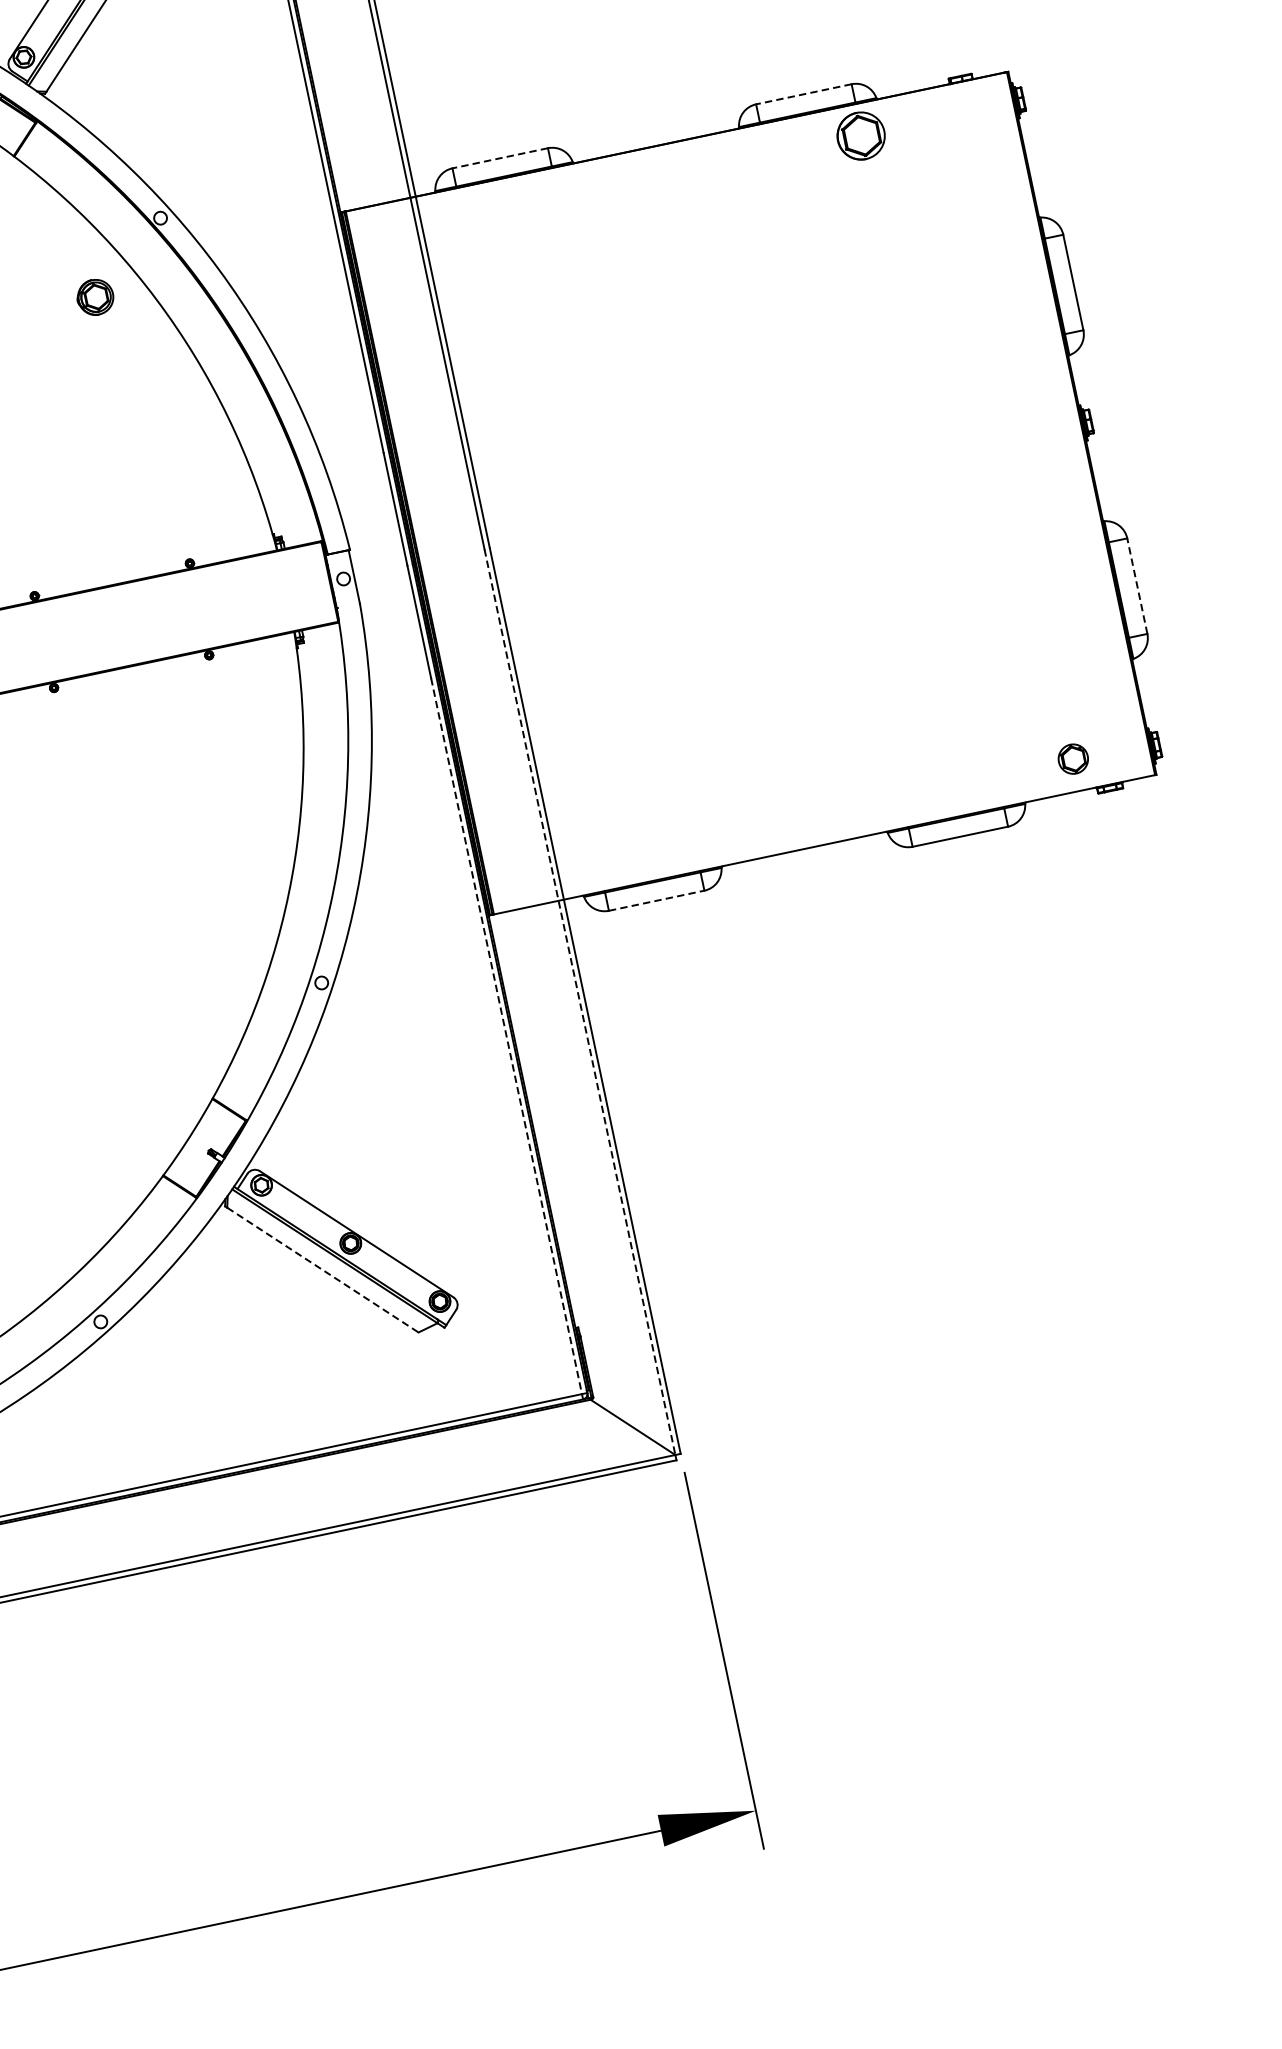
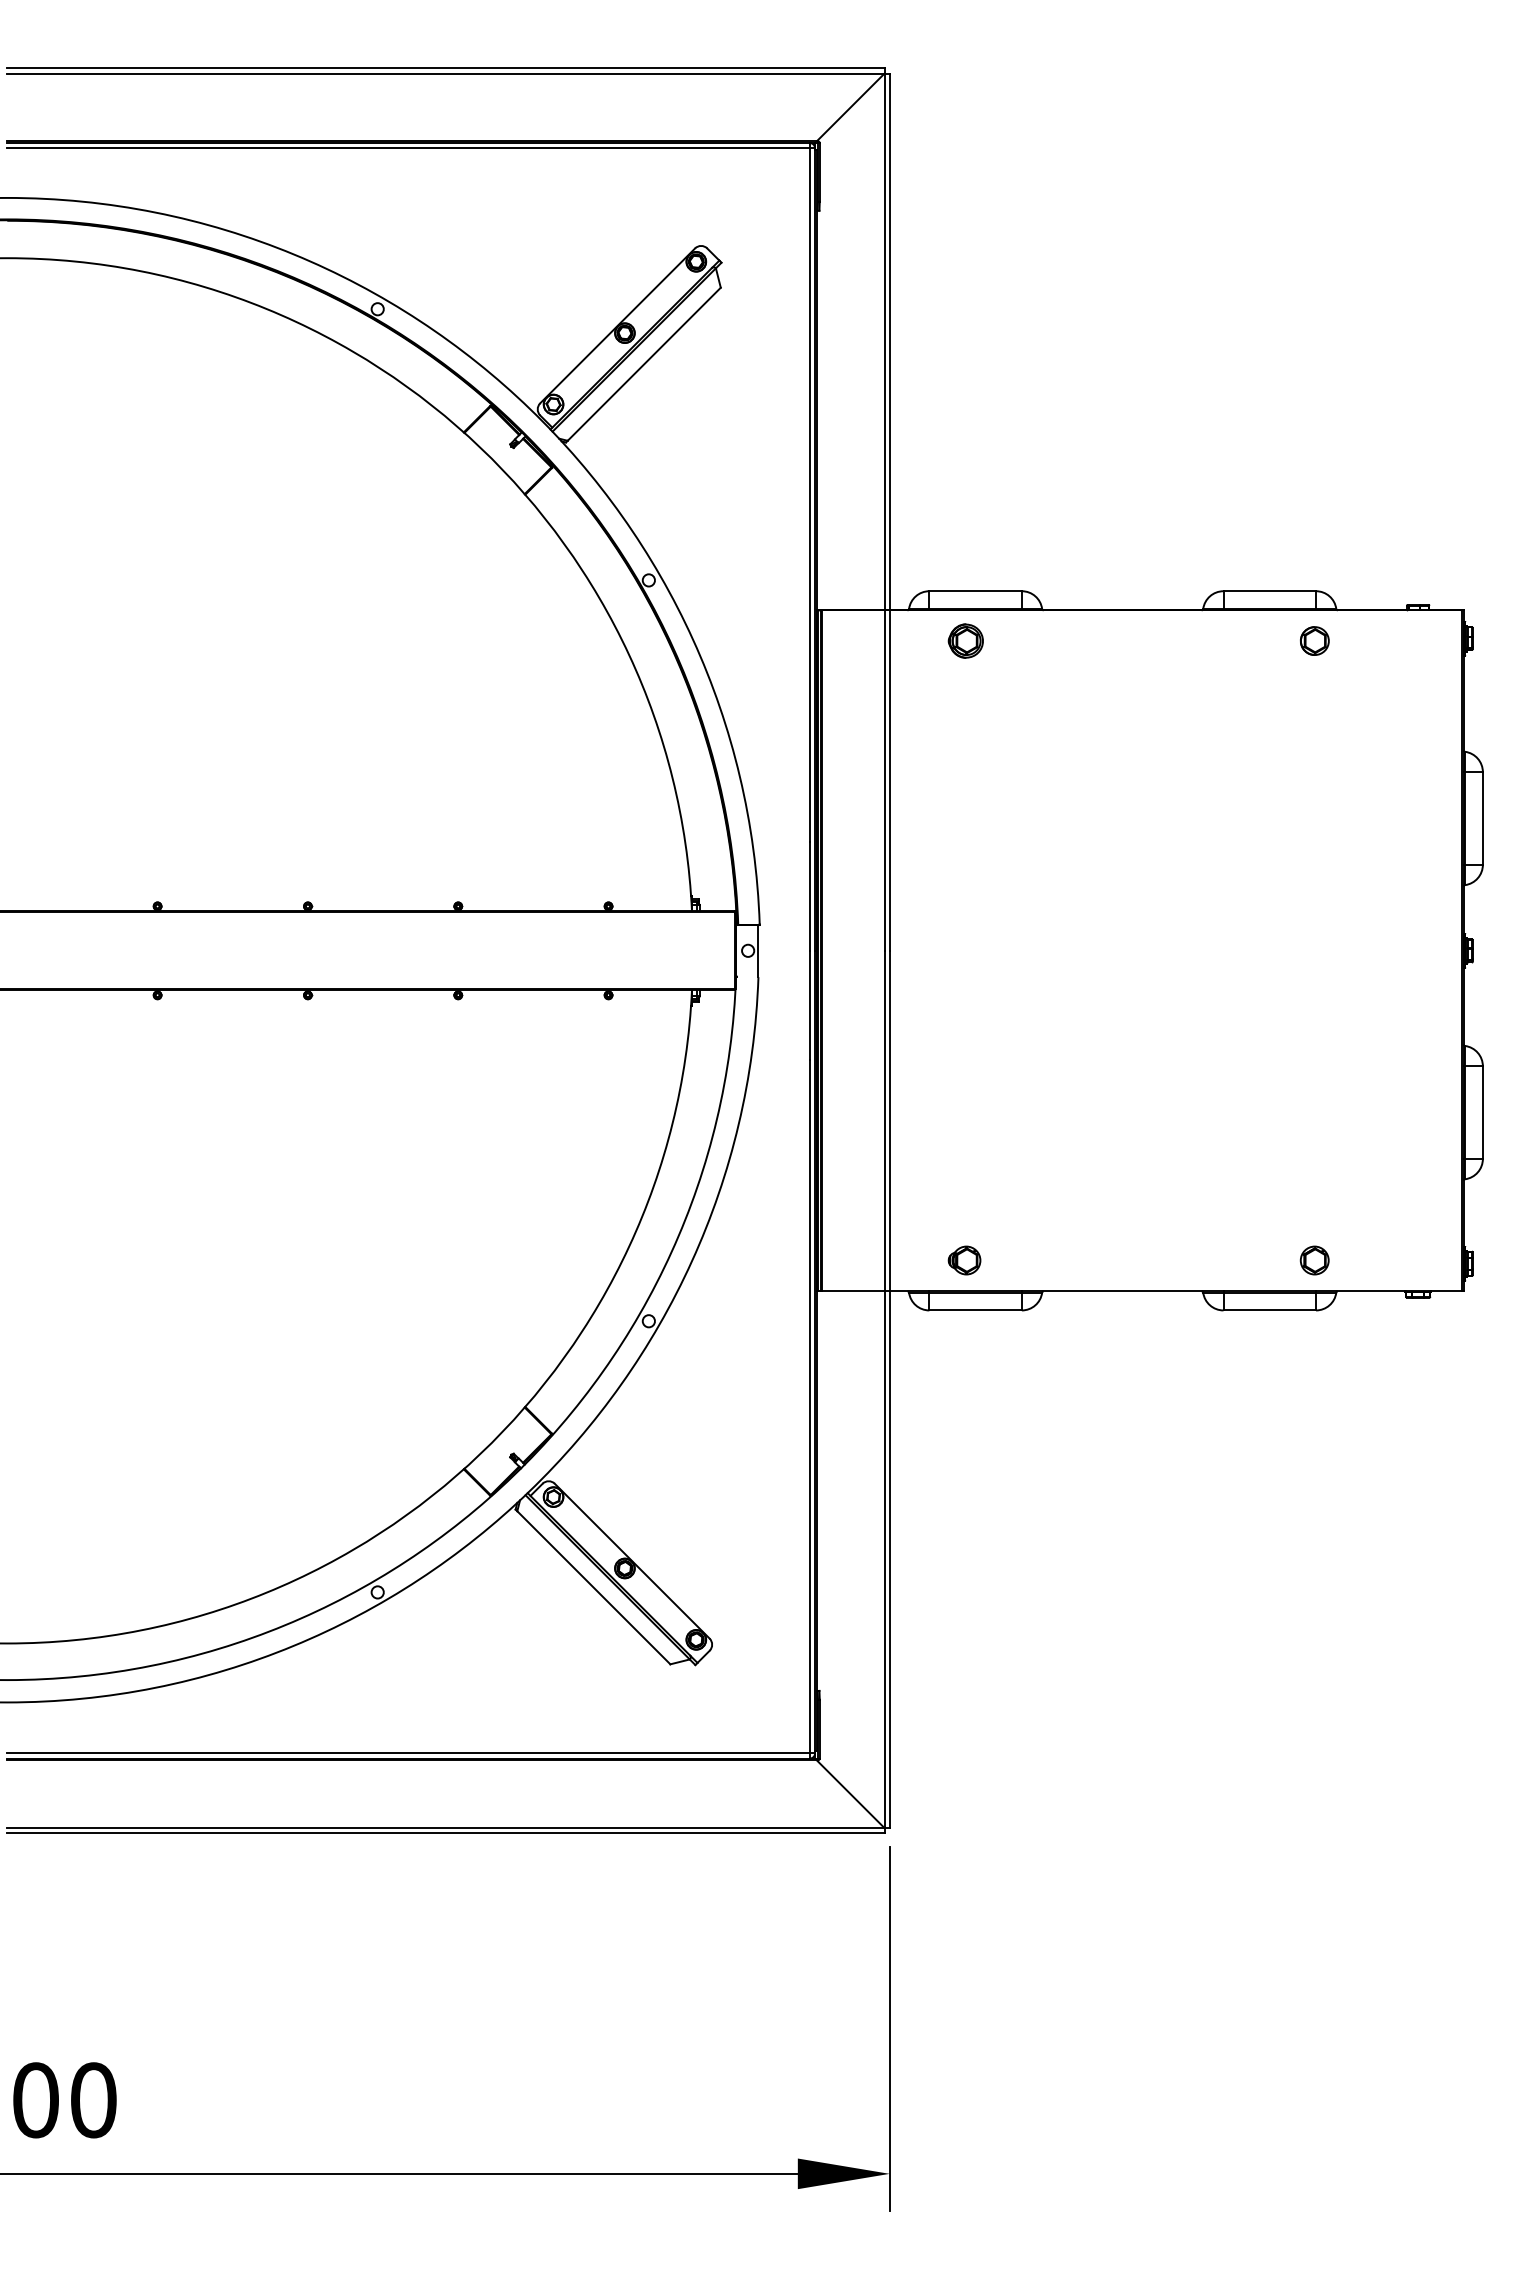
line: (803, 94) -> (1269, 591), dashed -> solid
part: (860, 135) -> (1314, 640), size x0.62
line: (500, 158) -> (975, 591), dashed -> solid
part: (94, 296) -> (965, 640), moved
line: (1136, 586) -> (1482, 1112), dashed -> solid
part: (1073, 759) -> (1314, 1260), moved
part: (634, 851) -> (964, 1260), added
line: (657, 900) -> (976, 1310), dashed -> solid
line: (579, 1002) -> (884, 1389), dashed -> solid
line: (506, 1036) -> (809, 1406), dashed -> solid
line: (323, 1270) -> (594, 1588), dashed -> solid

